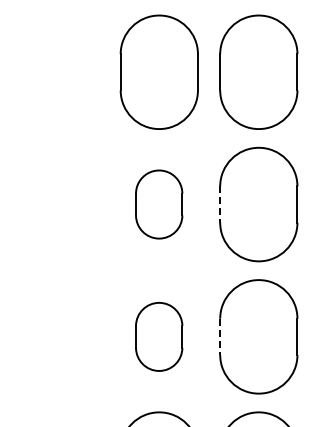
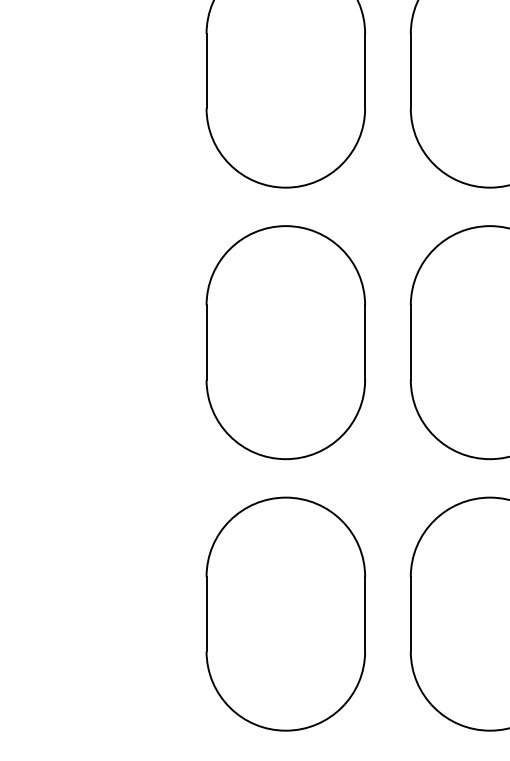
part: (158, 204) -> (284, 342), size x1.67
line: (220, 205) -> (411, 344), dashed -> solid
part: (158, 336) -> (284, 613), size x1.67
line: (220, 337) -> (411, 615), dashed -> solid

